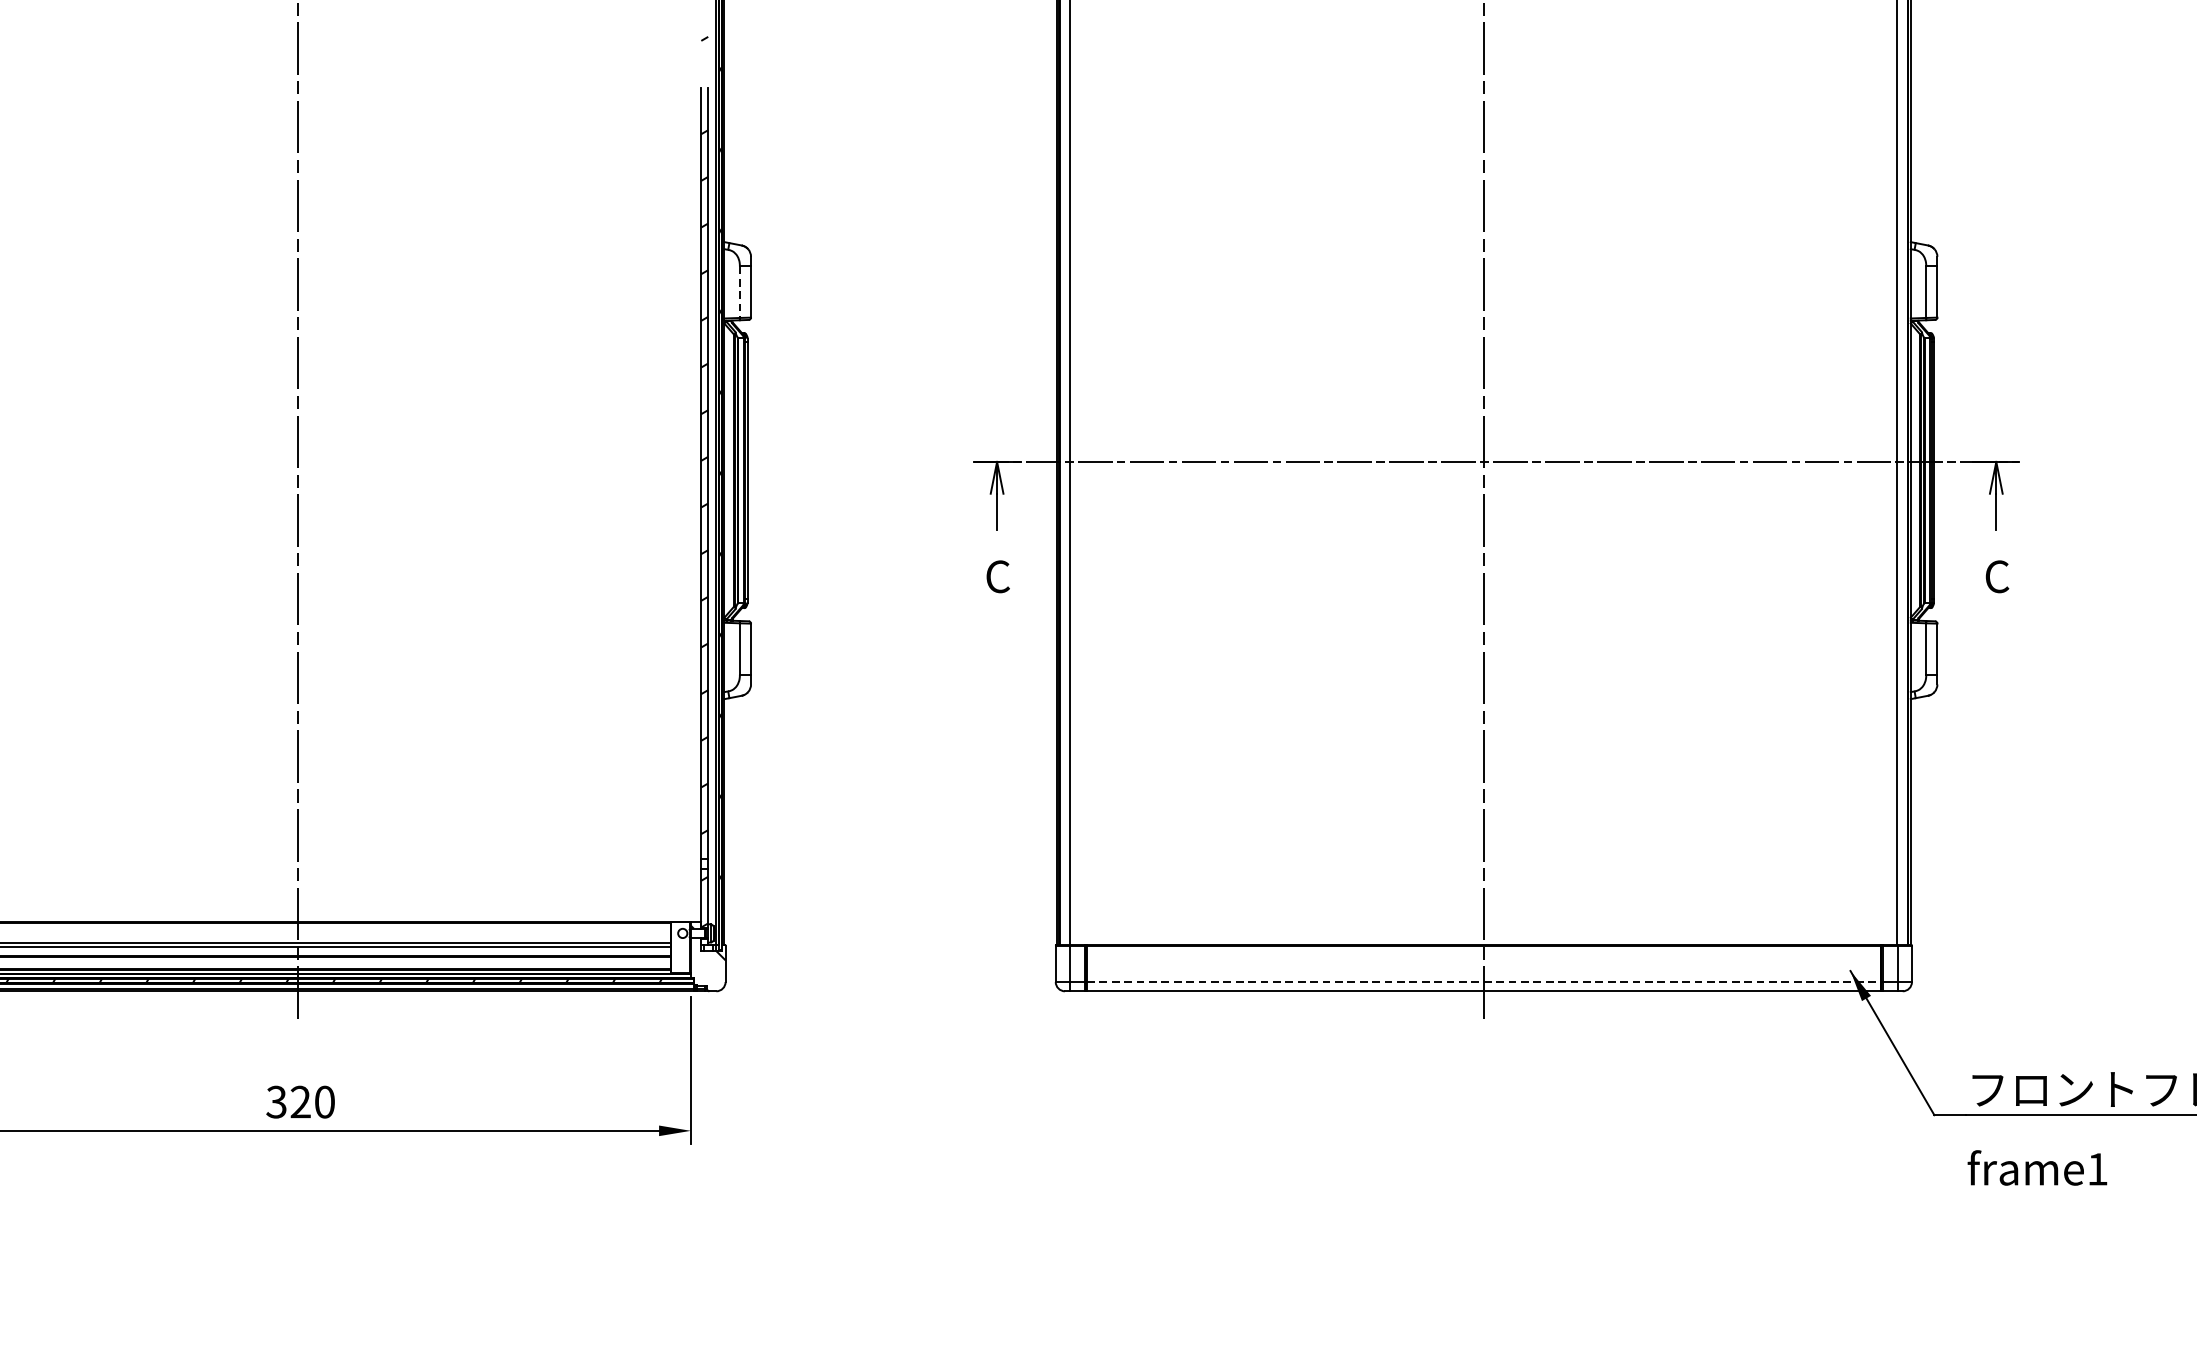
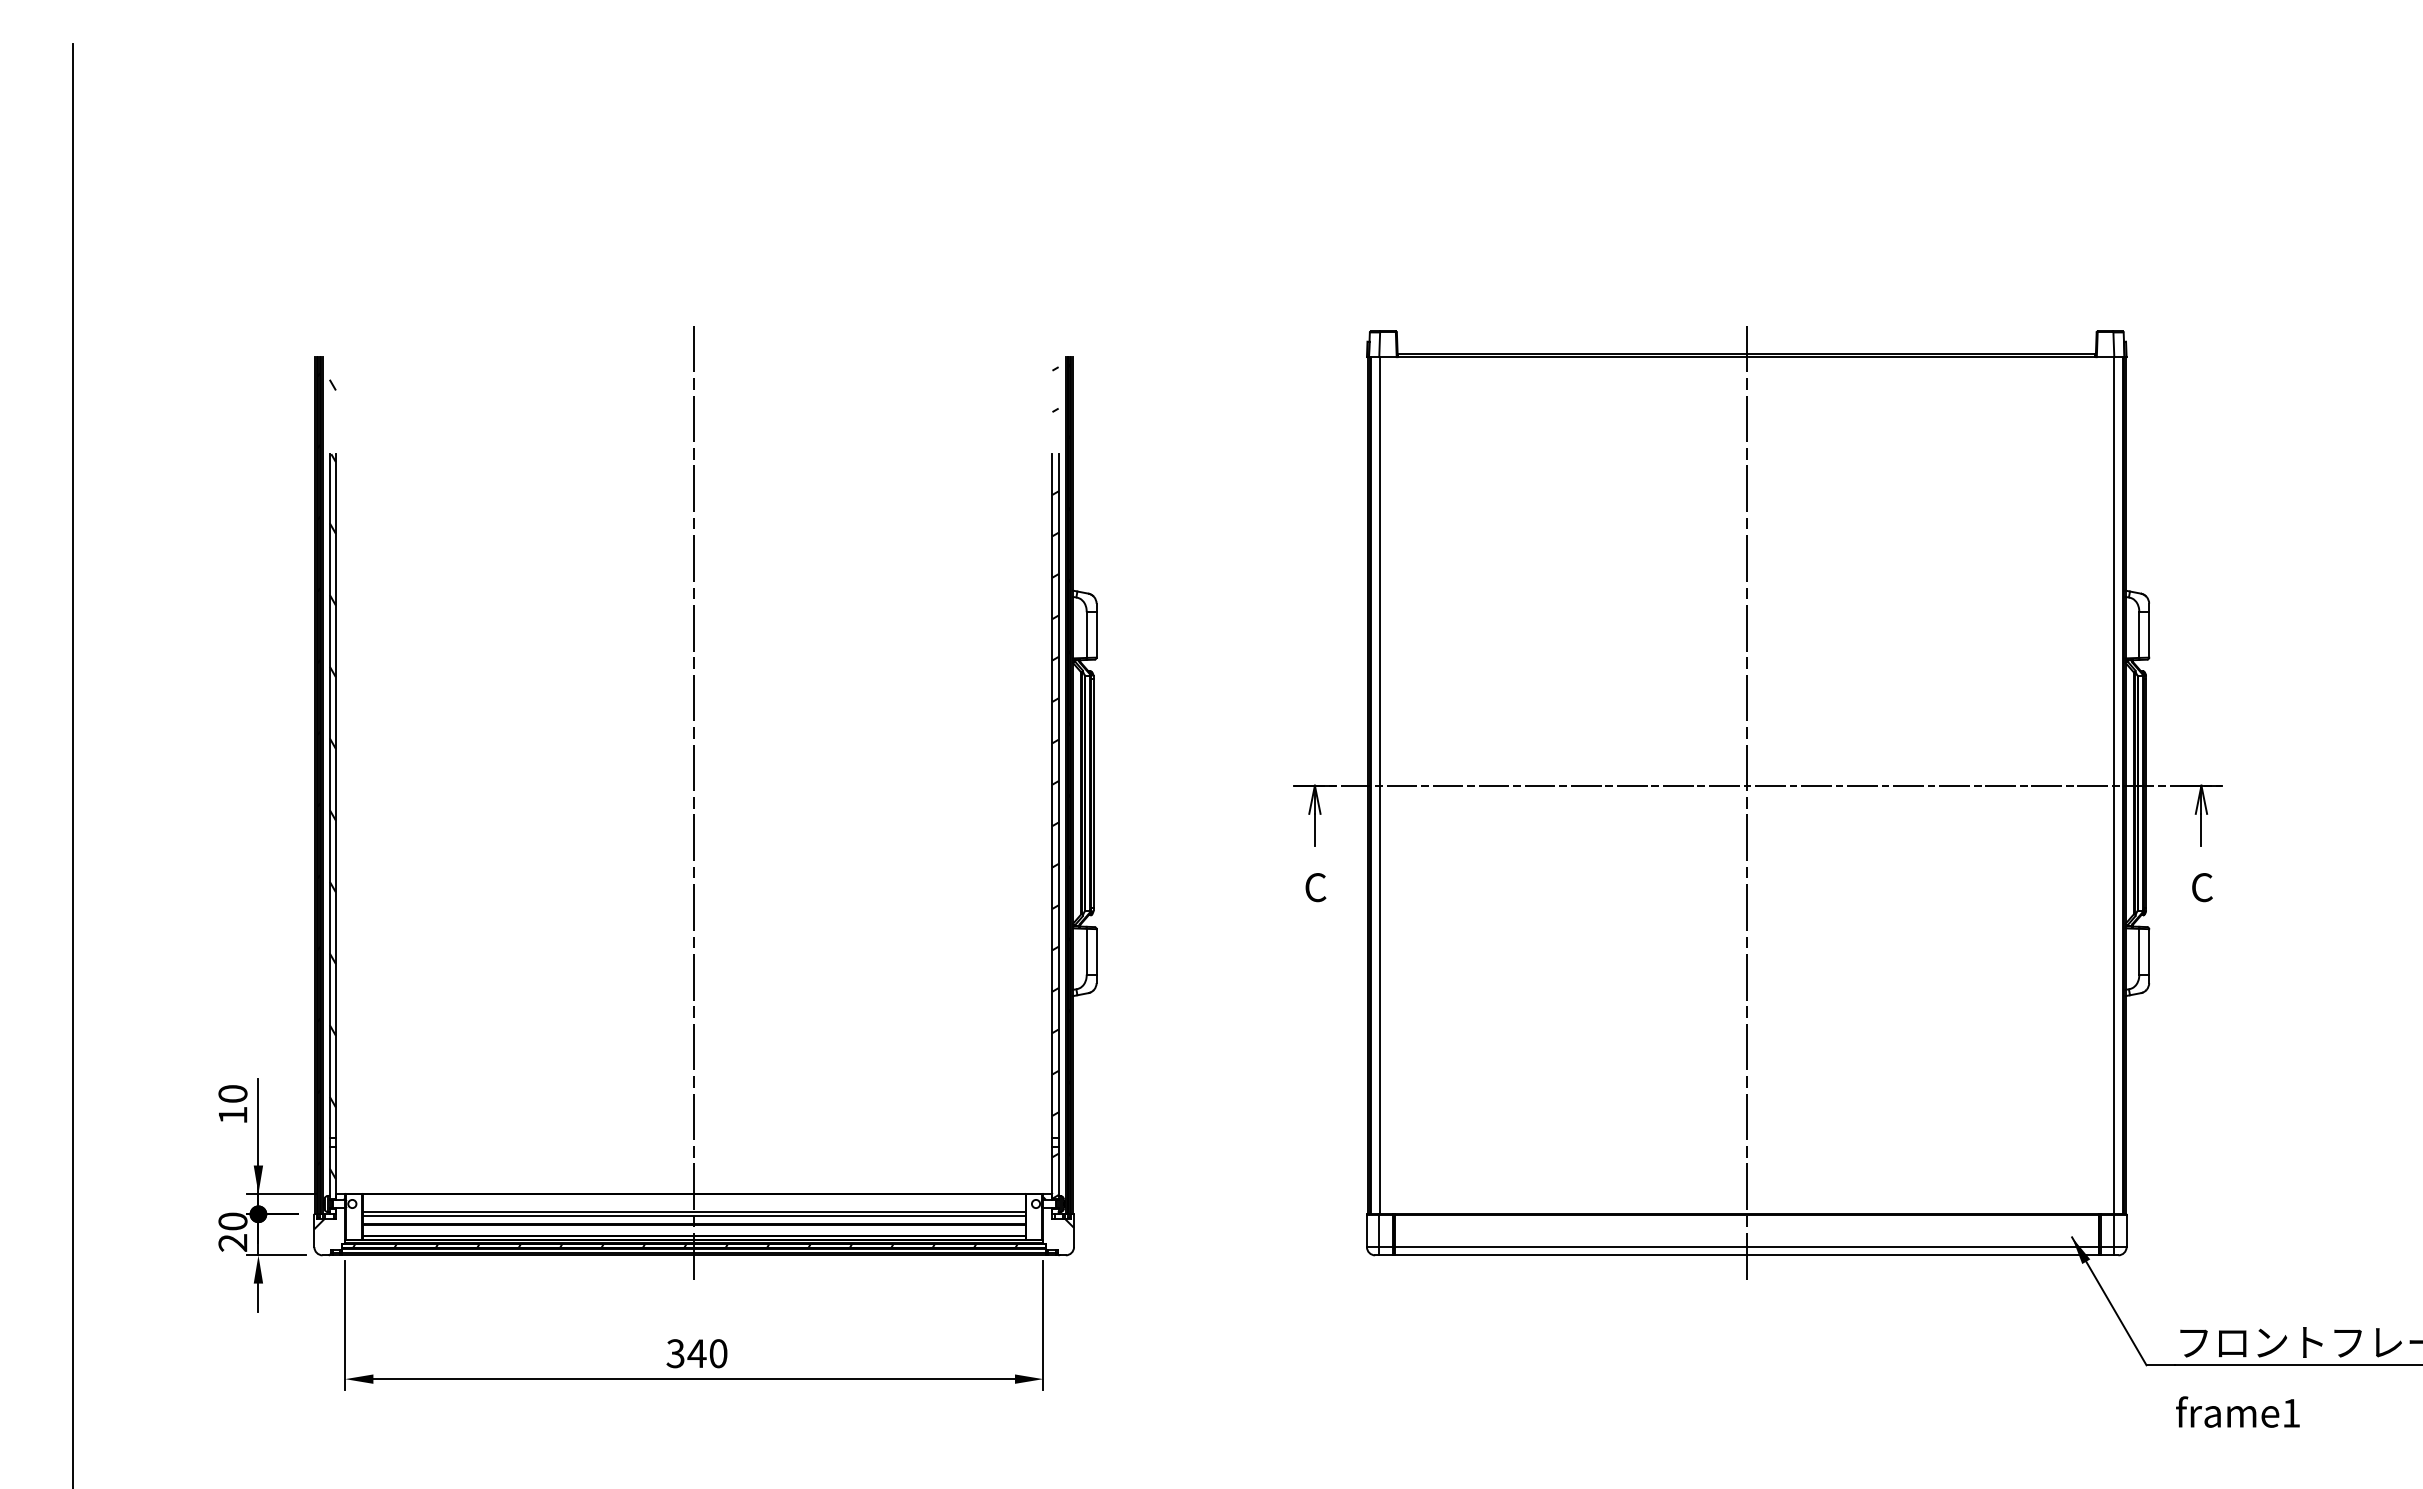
line: (739, 292) -> (1086, 635), dashed -> solid
line: (1484, 982) -> (1747, 1247), dashed -> solid
text: (300, 1101) -> (696, 1353), 320 -> 340

